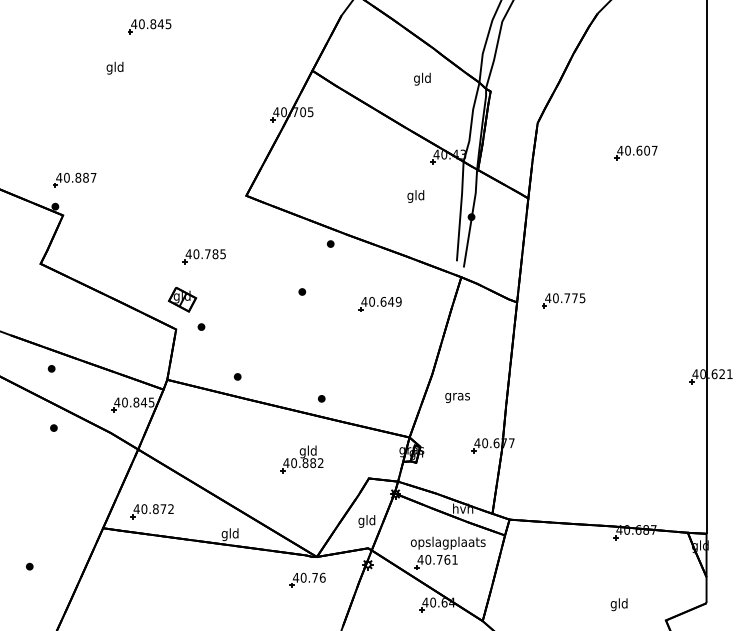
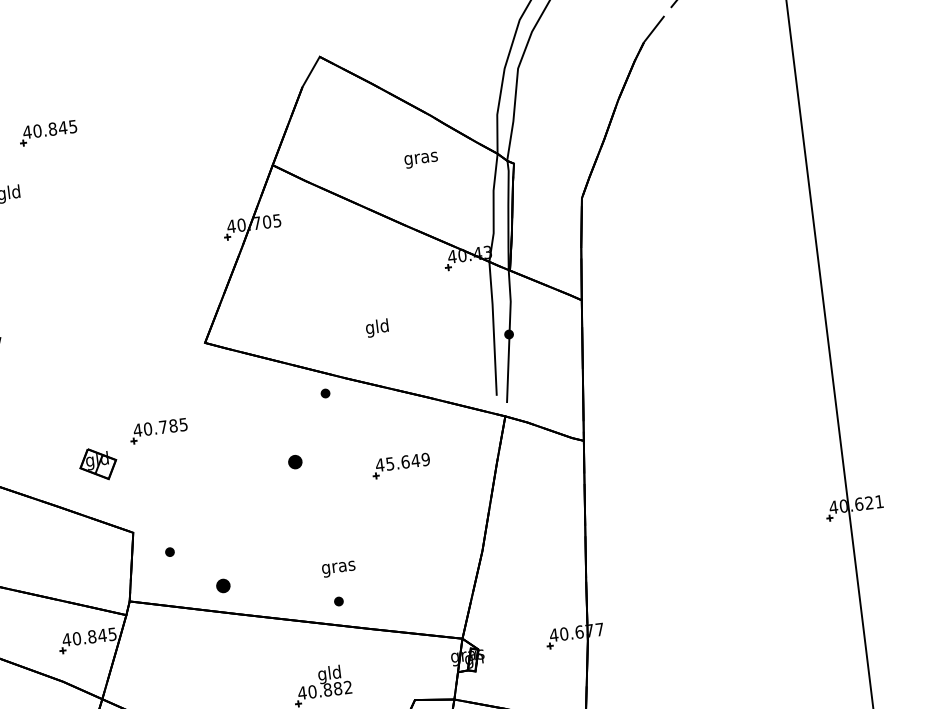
text: (422, 78) -> (420, 157), gld -> gras
part: (635, 152) -> (717, 221), removed
text: (415, 196) -> (376, 328), moved
part: (302, 291) -> (295, 461), size x1.6
part: (182, 299) -> (98, 464), moved
part: (563, 300) -> (645, 430), removed
text: (372, 301) -> (390, 463), 40.649 -> 45.649
part: (201, 326) -> (169, 551), moved
part: (237, 376) -> (222, 585), size x1.6
text: (457, 397) -> (338, 568), moved

